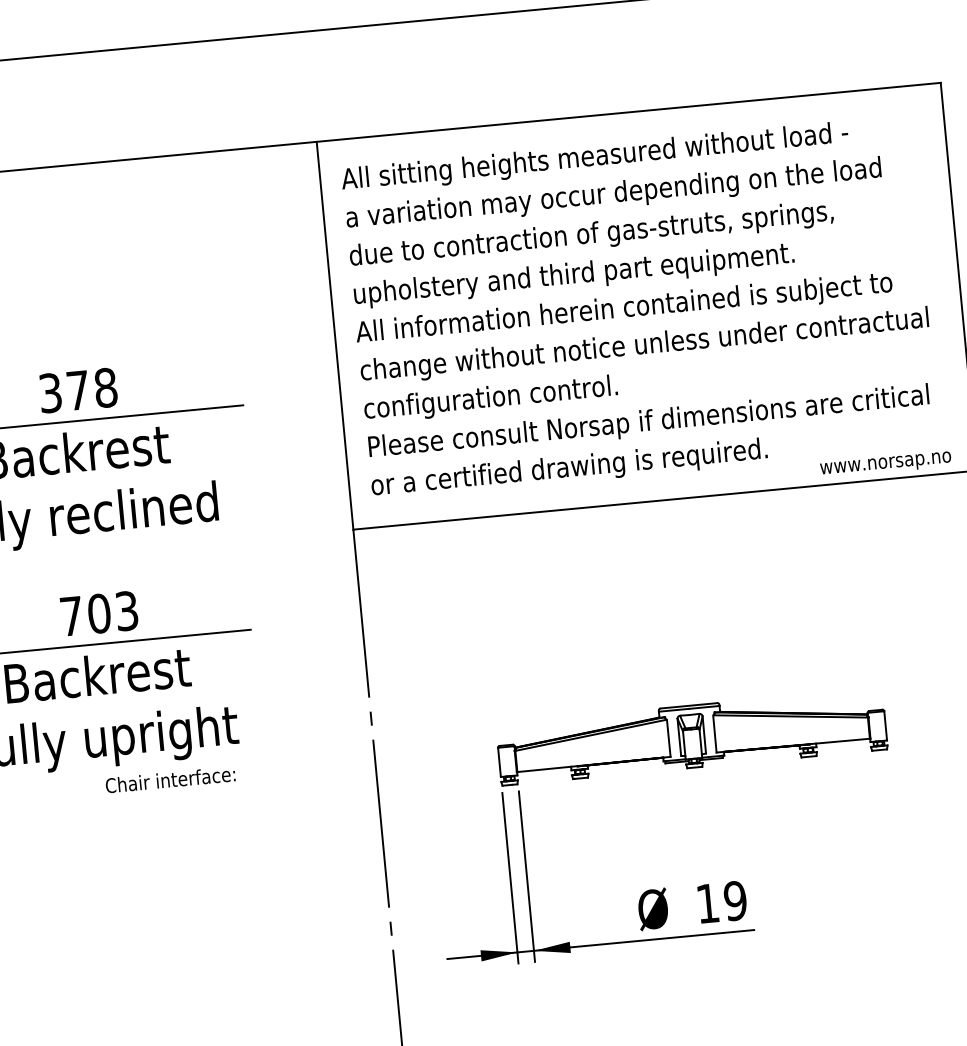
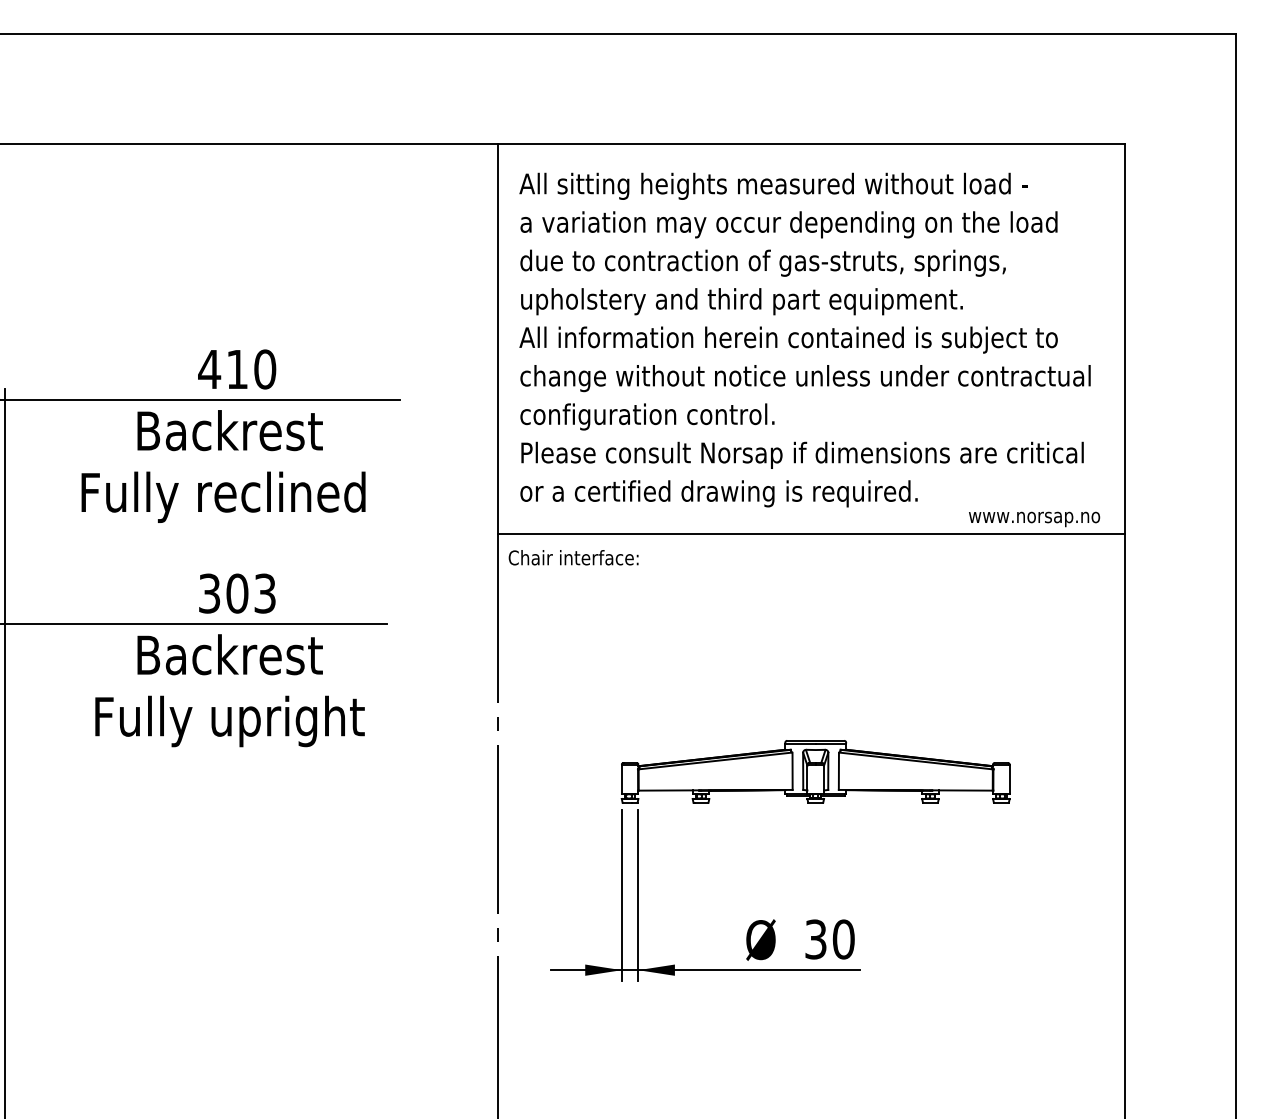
text: (78, 390) -> (237, 369), 378 -> 410
text: (71, 616) -> (209, 593), 703 -> 303
text: (170, 779) -> (573, 557), moved
text: (721, 902) -> (829, 939), 19 -> 30

